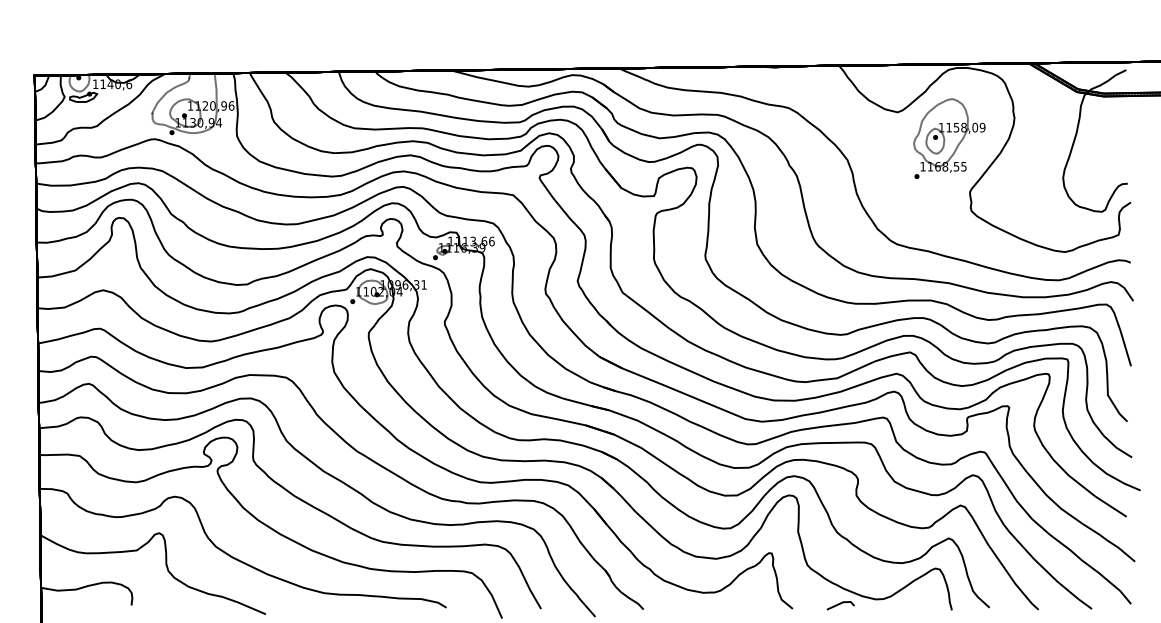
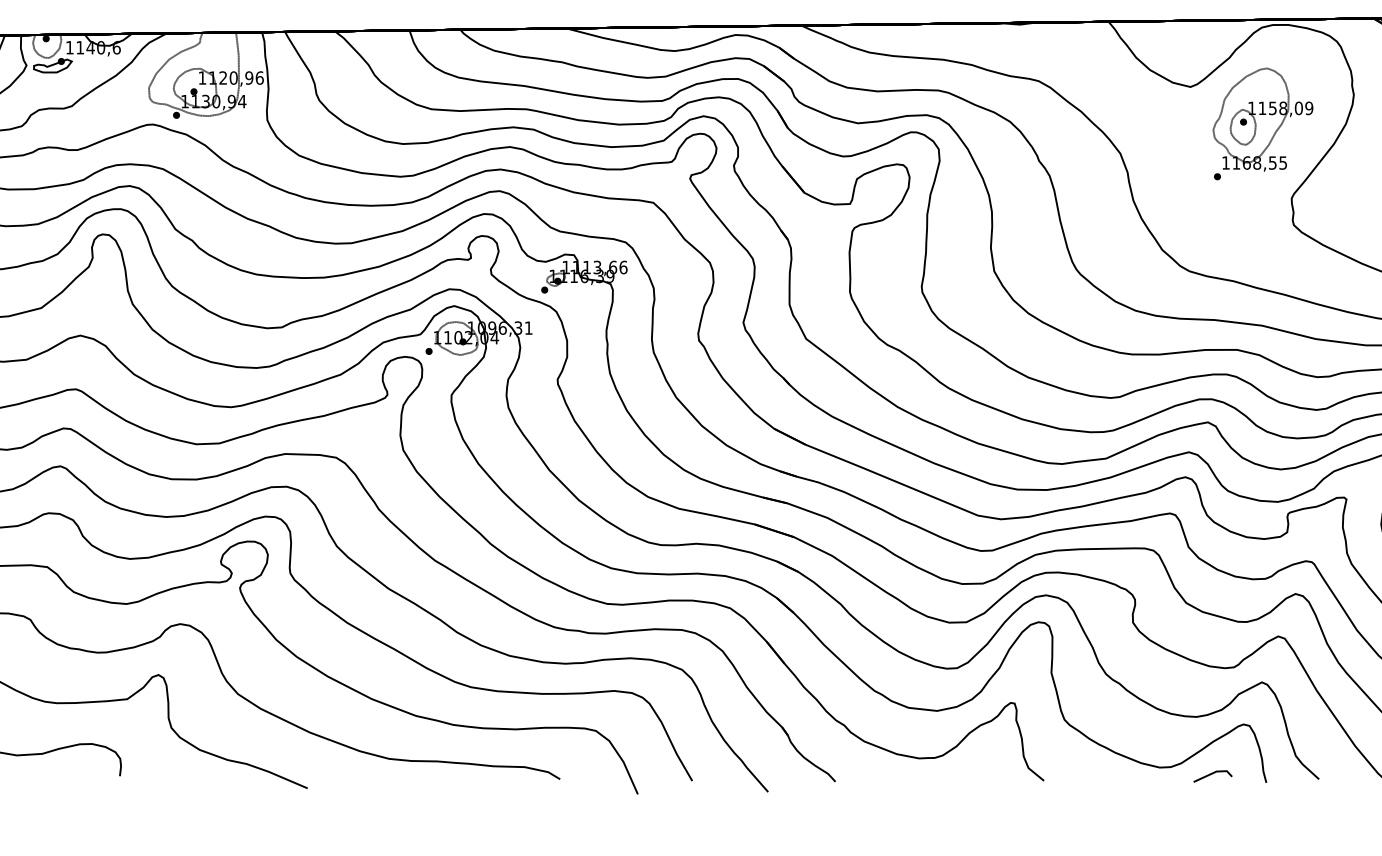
line: (840, 604) -> (1212, 774), moved

